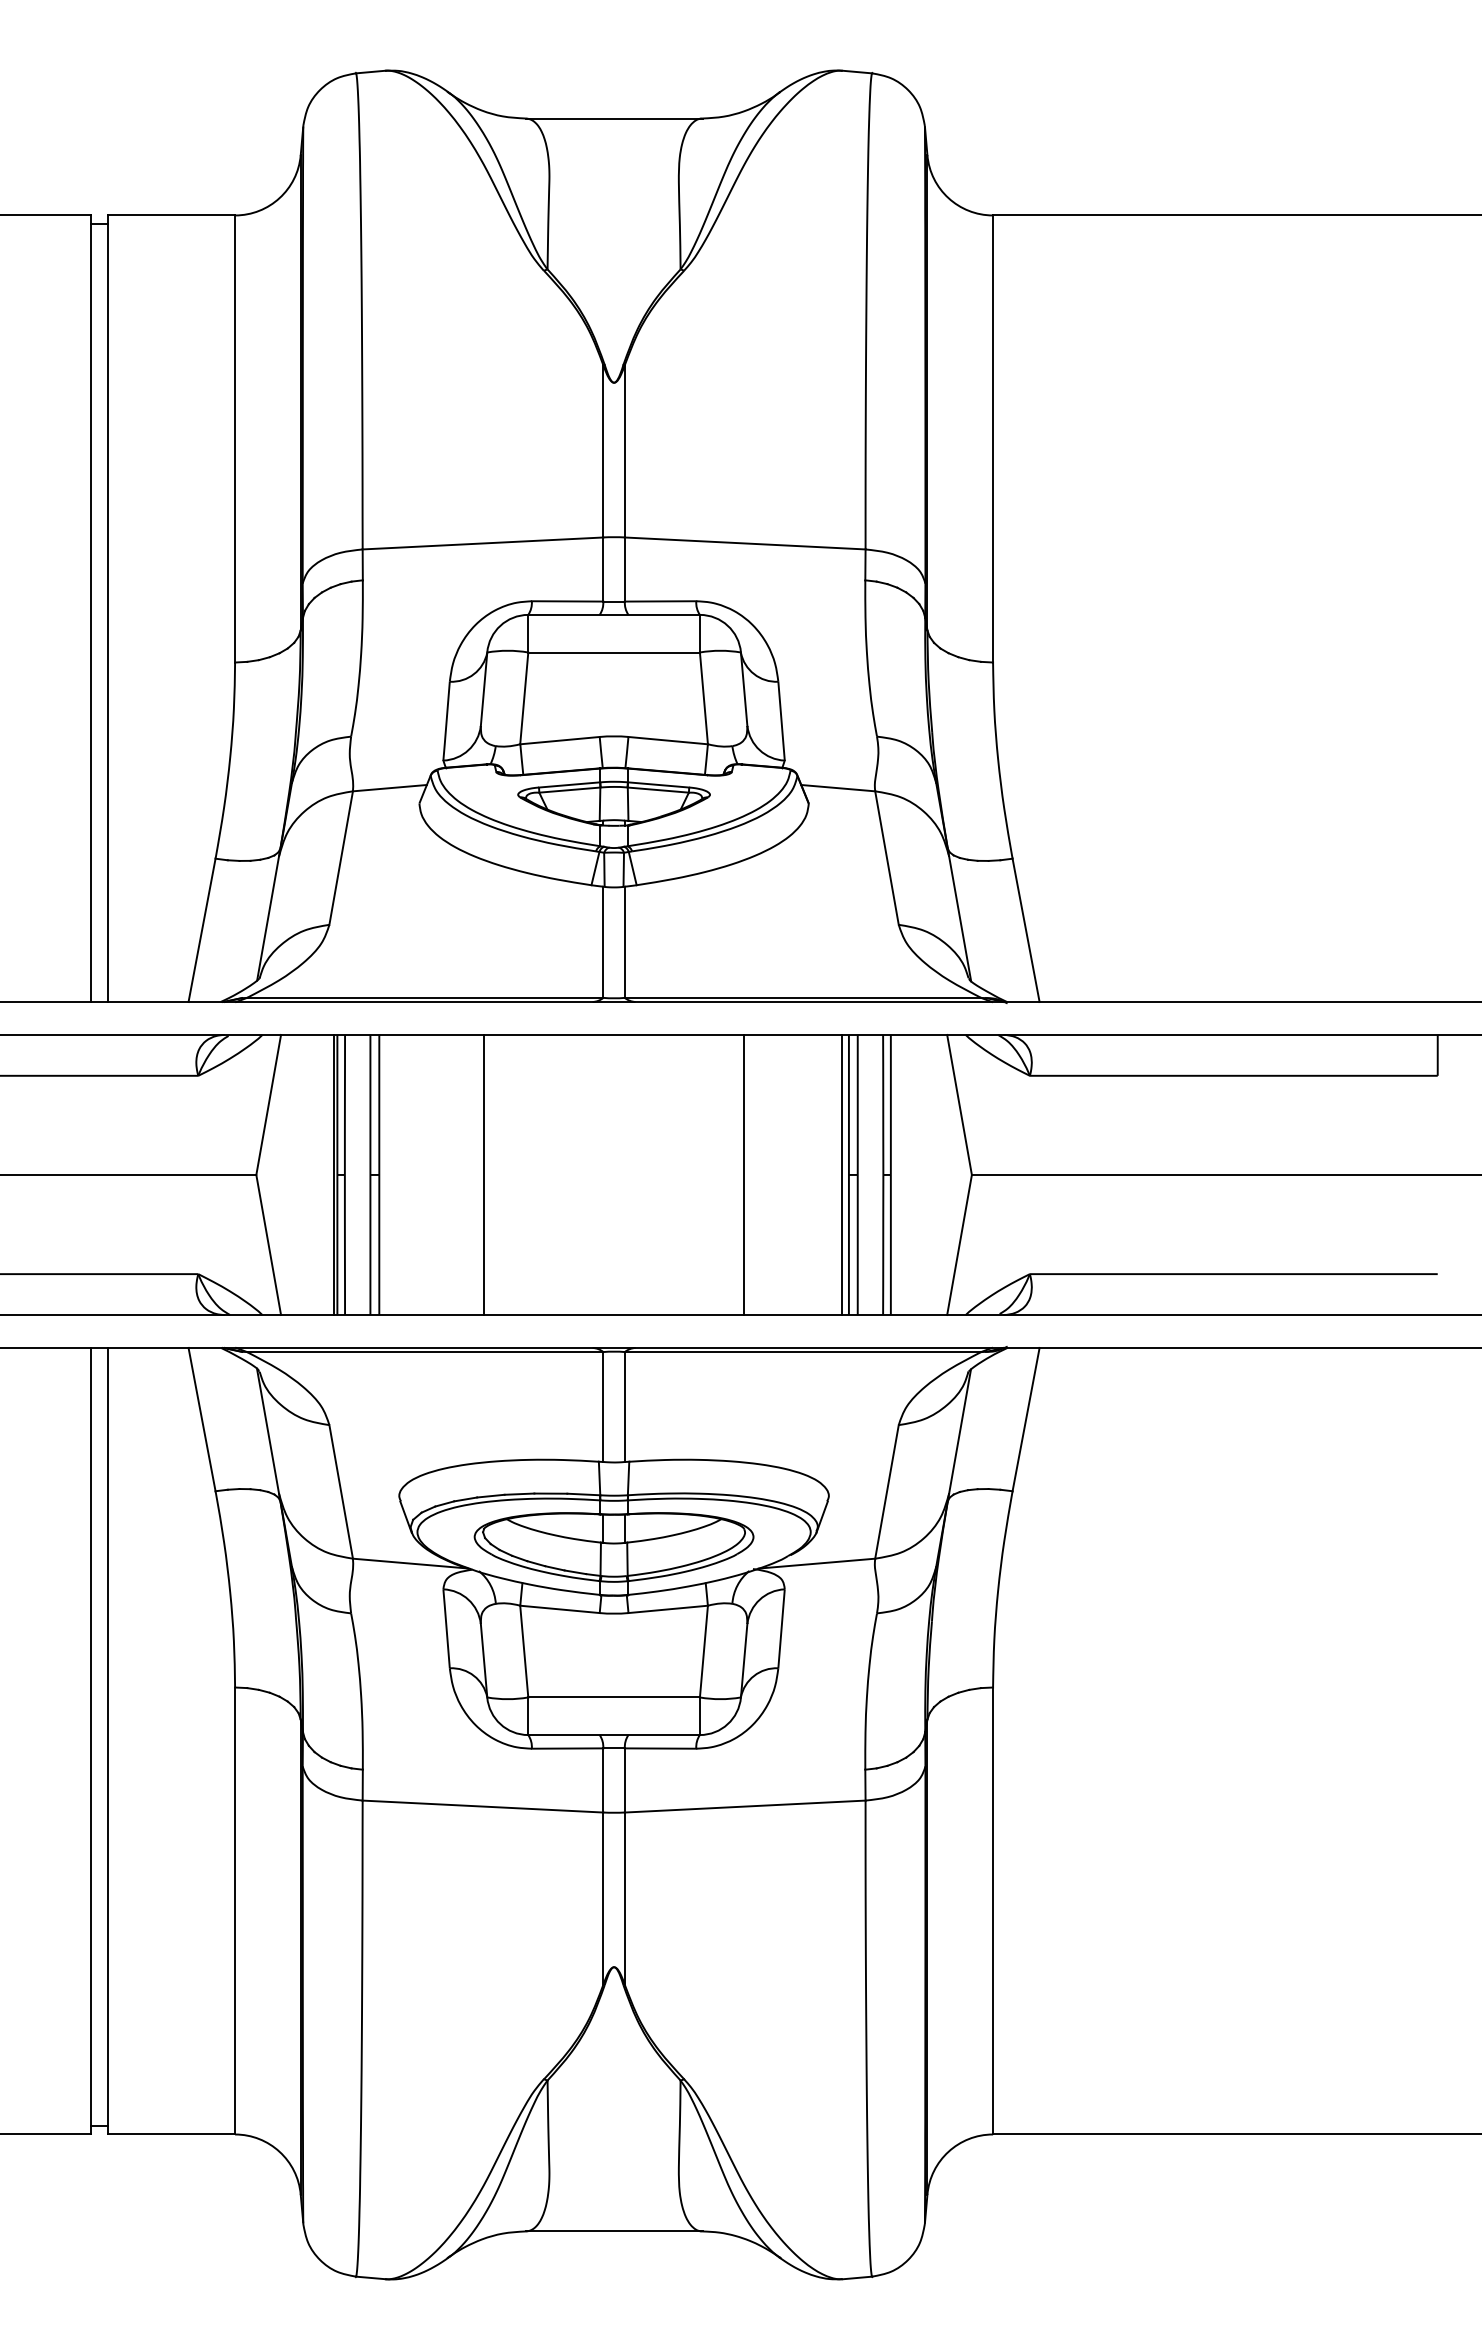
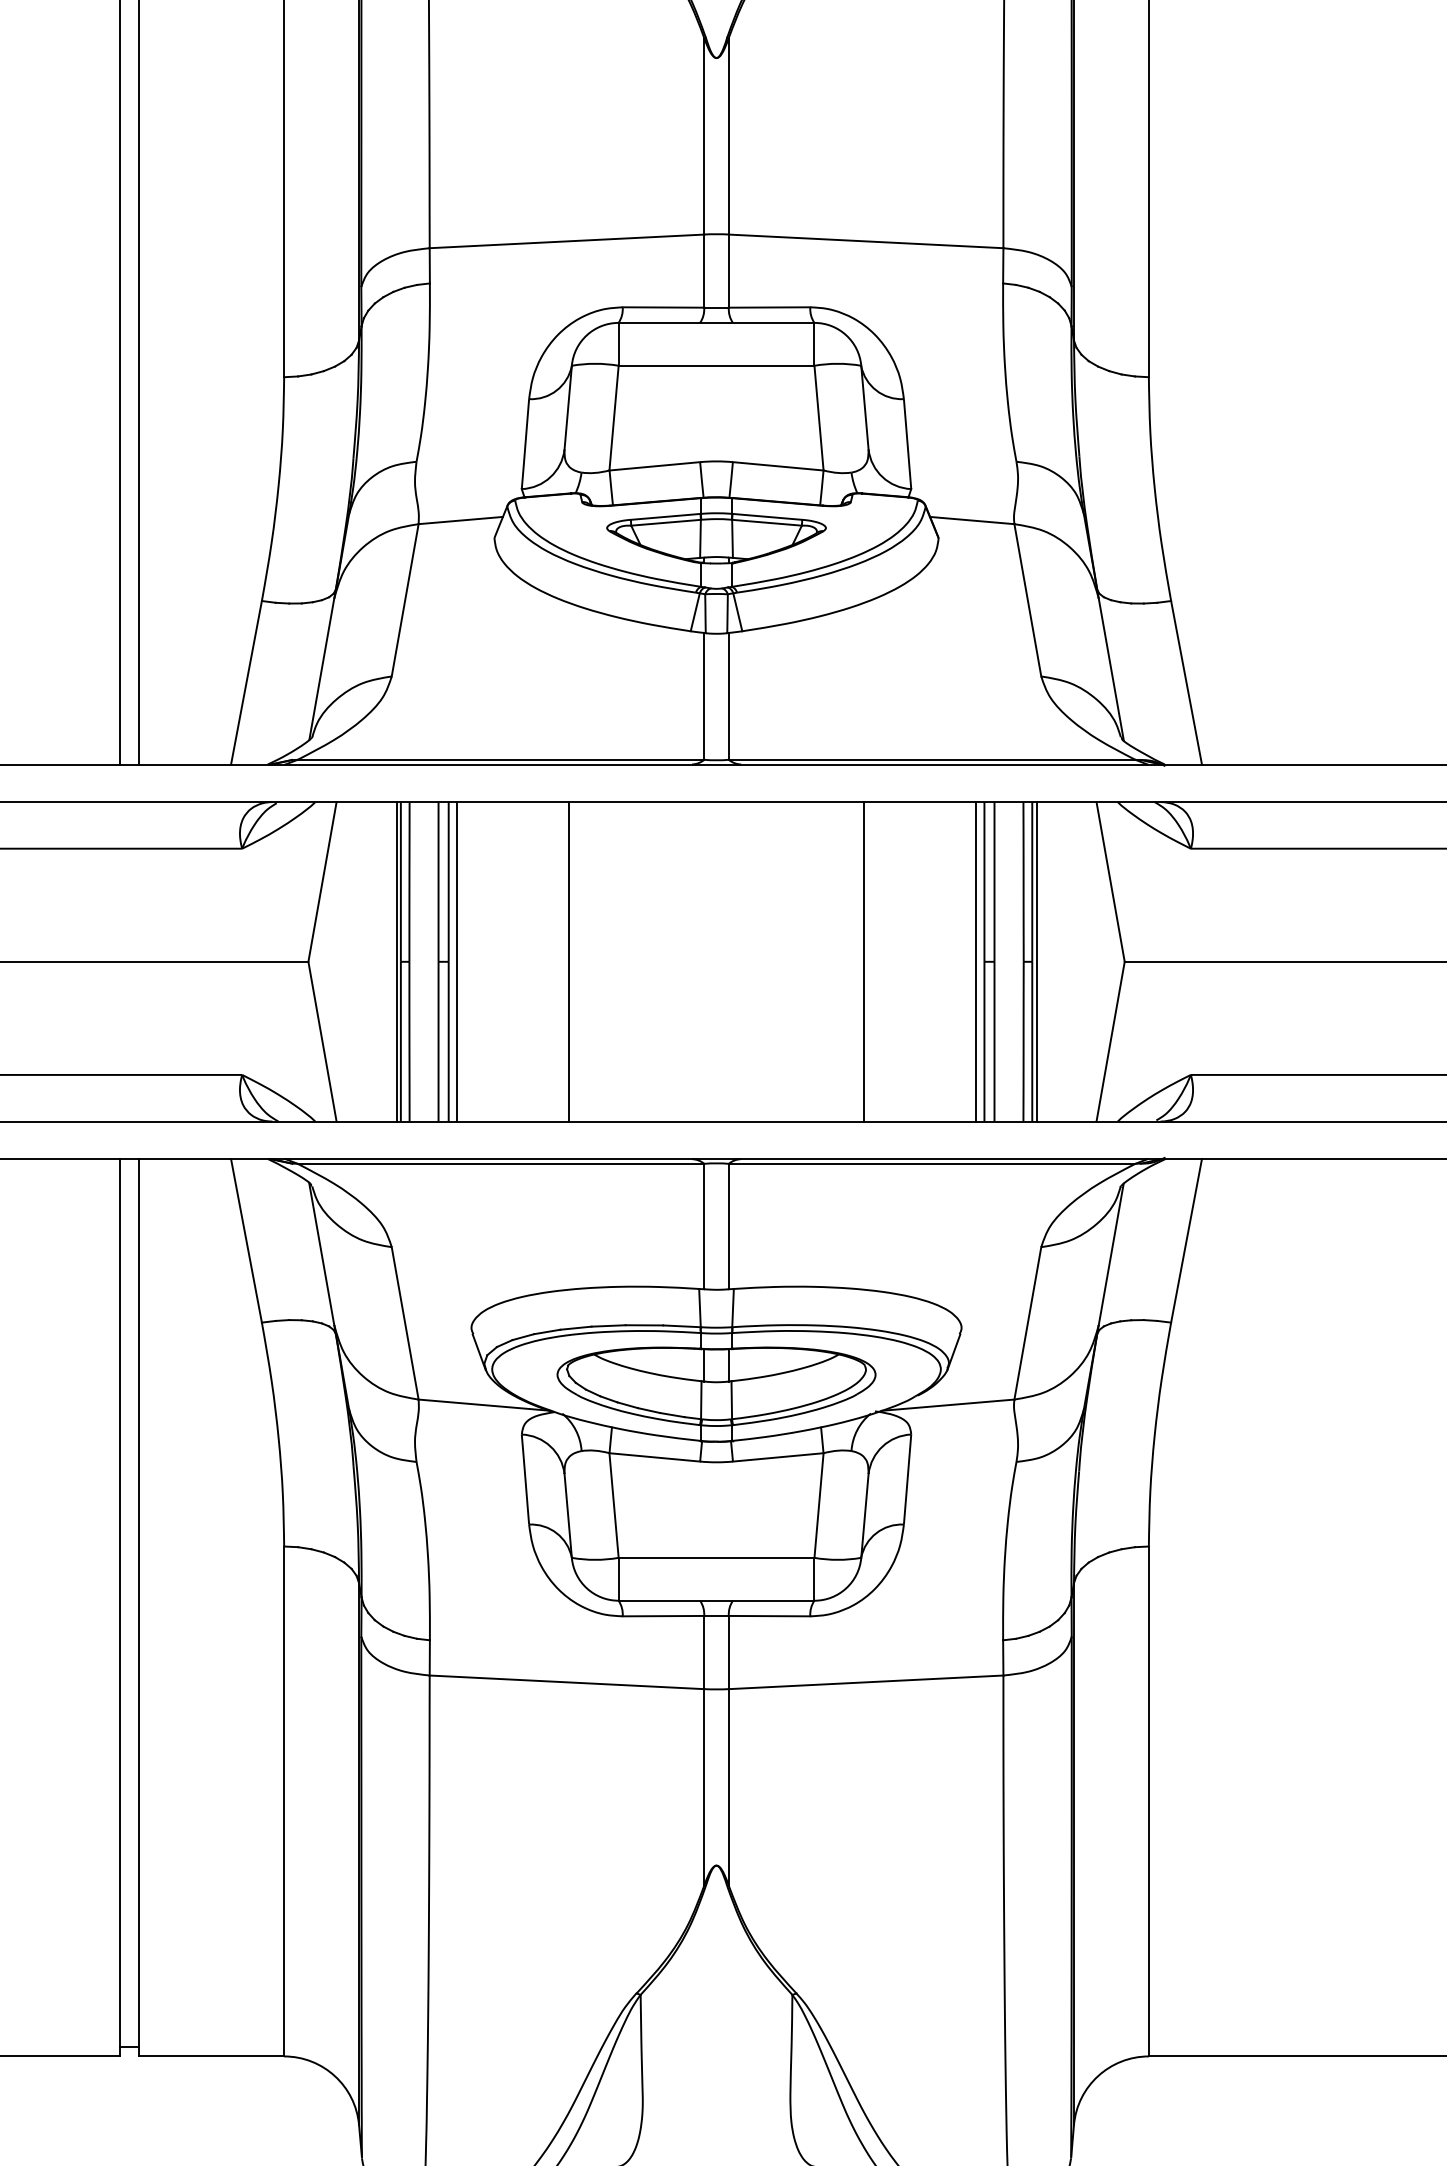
line: (386, 1174) -> (456, 961), added
line: (894, 1174) -> (1036, 961), added

